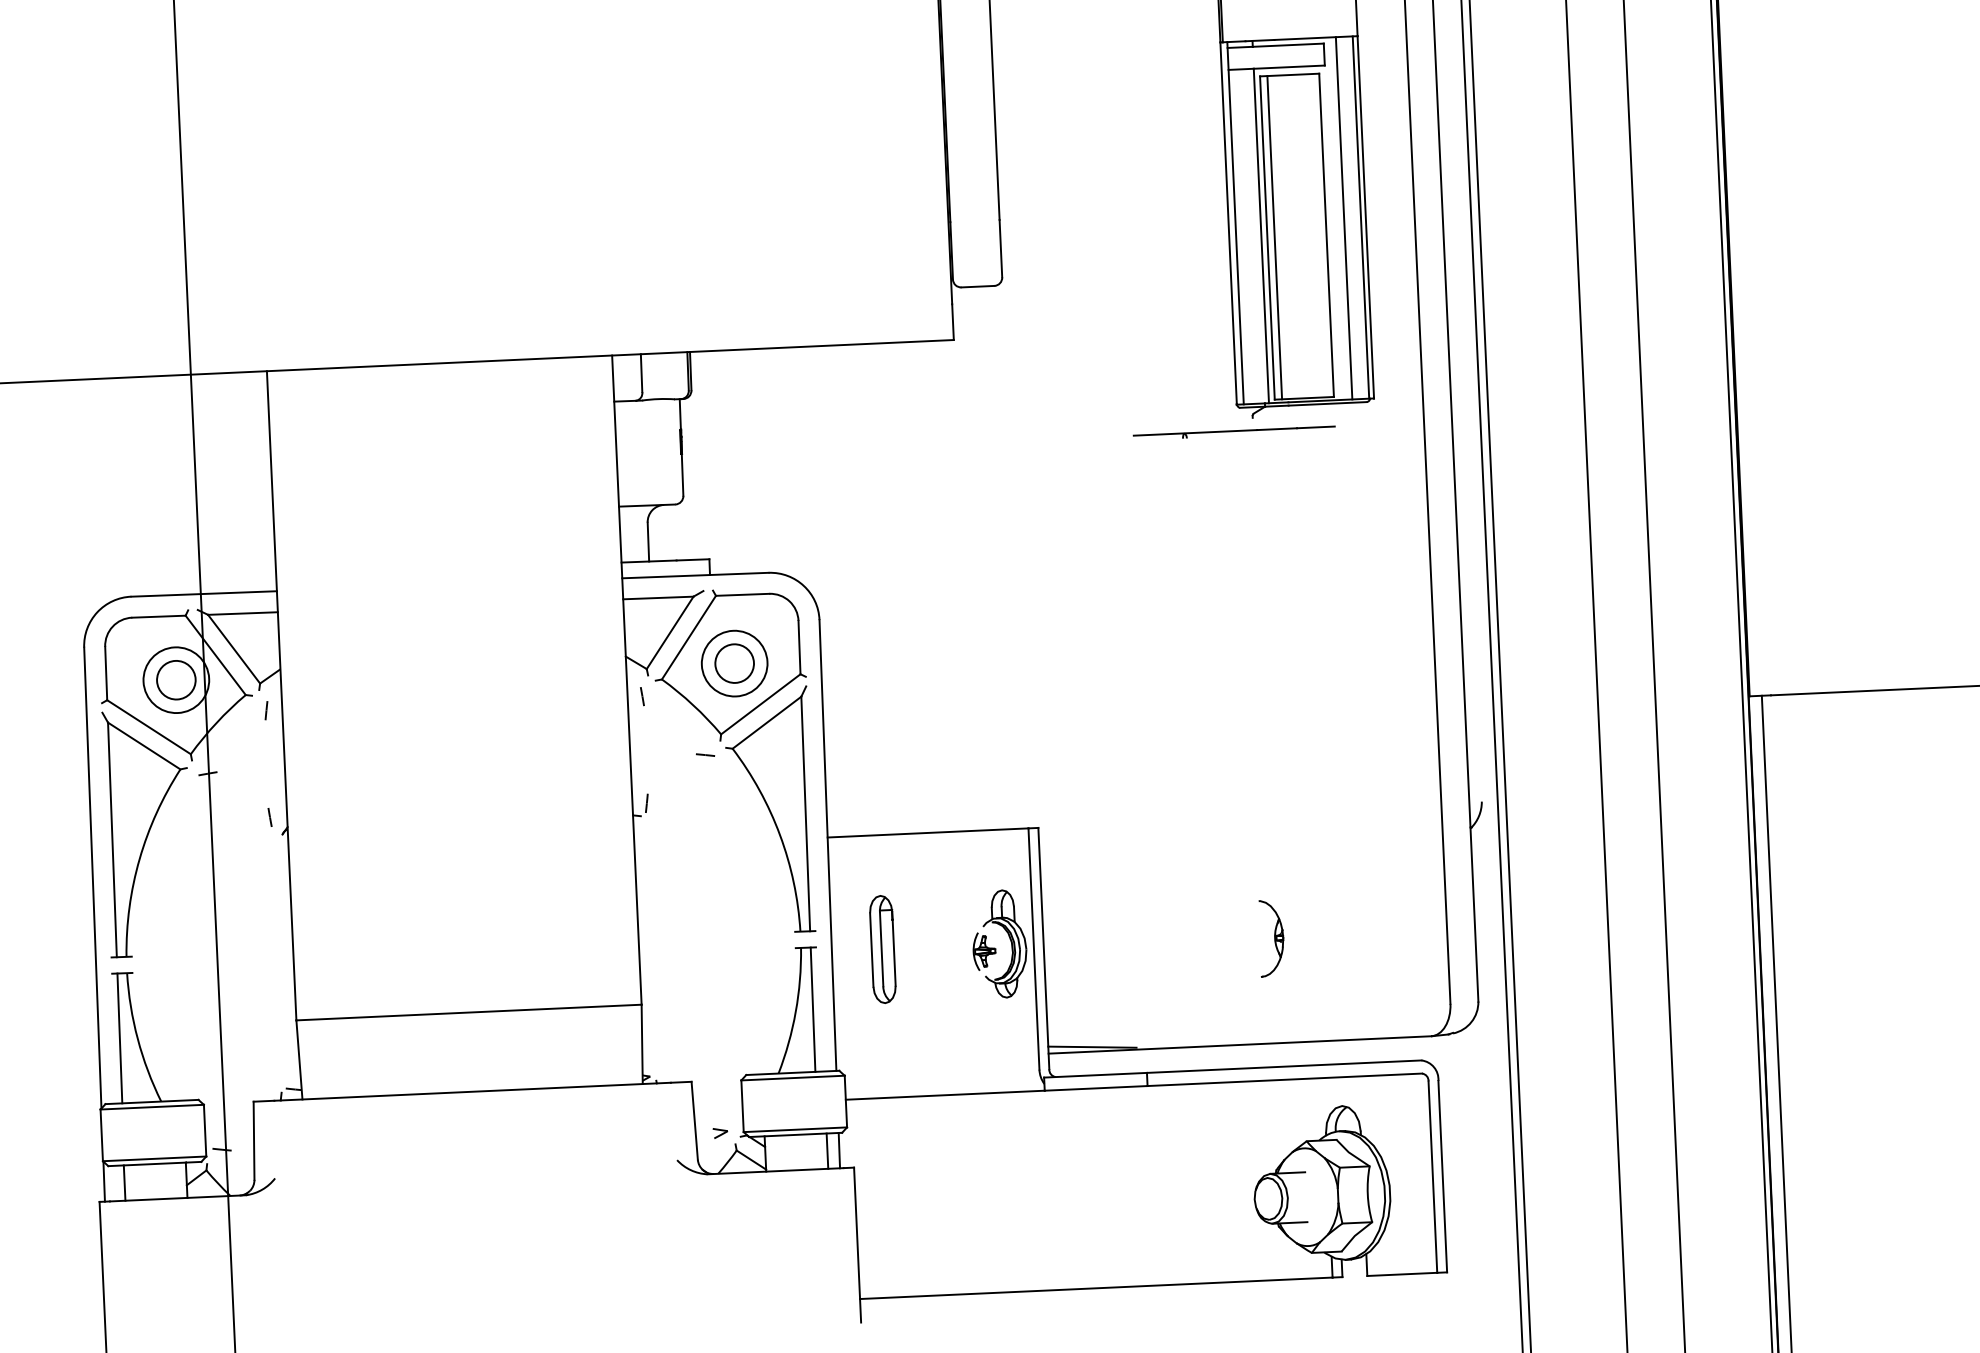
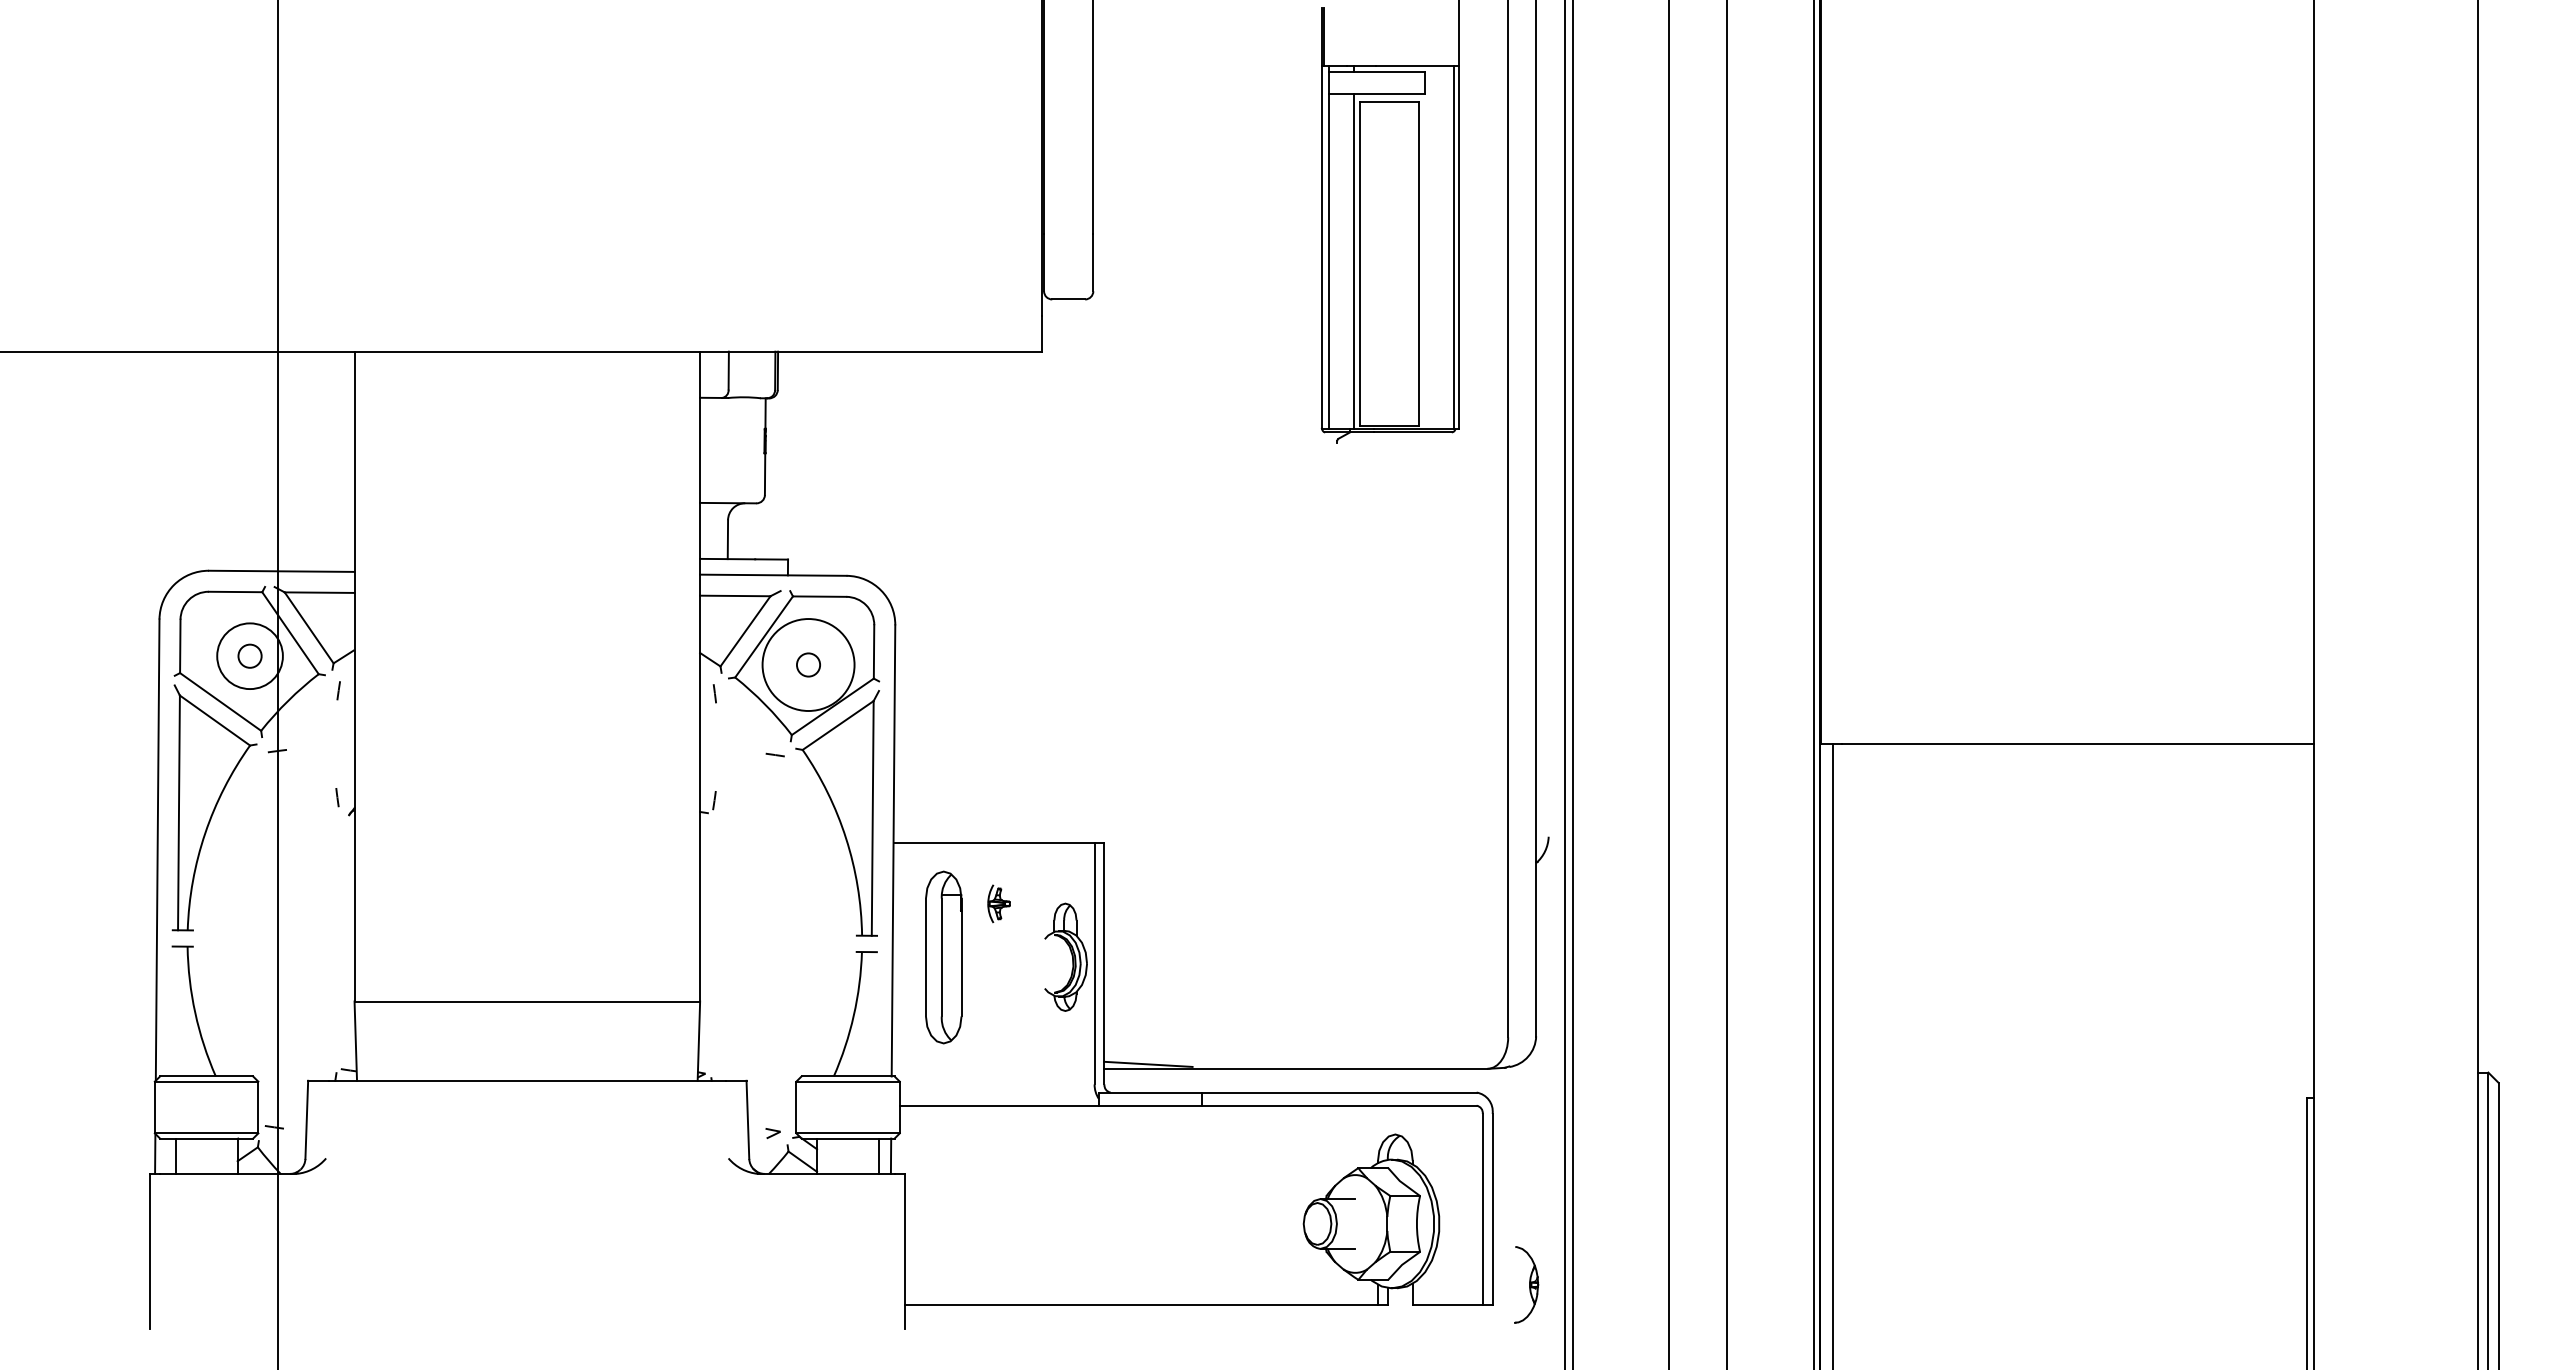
line: (1344, 218) -> (1437, 247), removed
line: (1274, 237) -> (1367, 263), removed
part: (1234, 433) -> (1318, 457), removed
circle: (734, 663) -> (808, 664), size x0.6
circle: (734, 663) -> (808, 664), size x1.4
circle: (175, 679) -> (249, 655), size x0.6
part: (1271, 938) -> (1526, 1284), moved
part: (882, 948) -> (943, 956), size x1.6
part: (983, 951) -> (998, 903), moved
line: (812, 1009) -> (870, 1014), removed
line: (118, 1038) -> (176, 1011), removed

